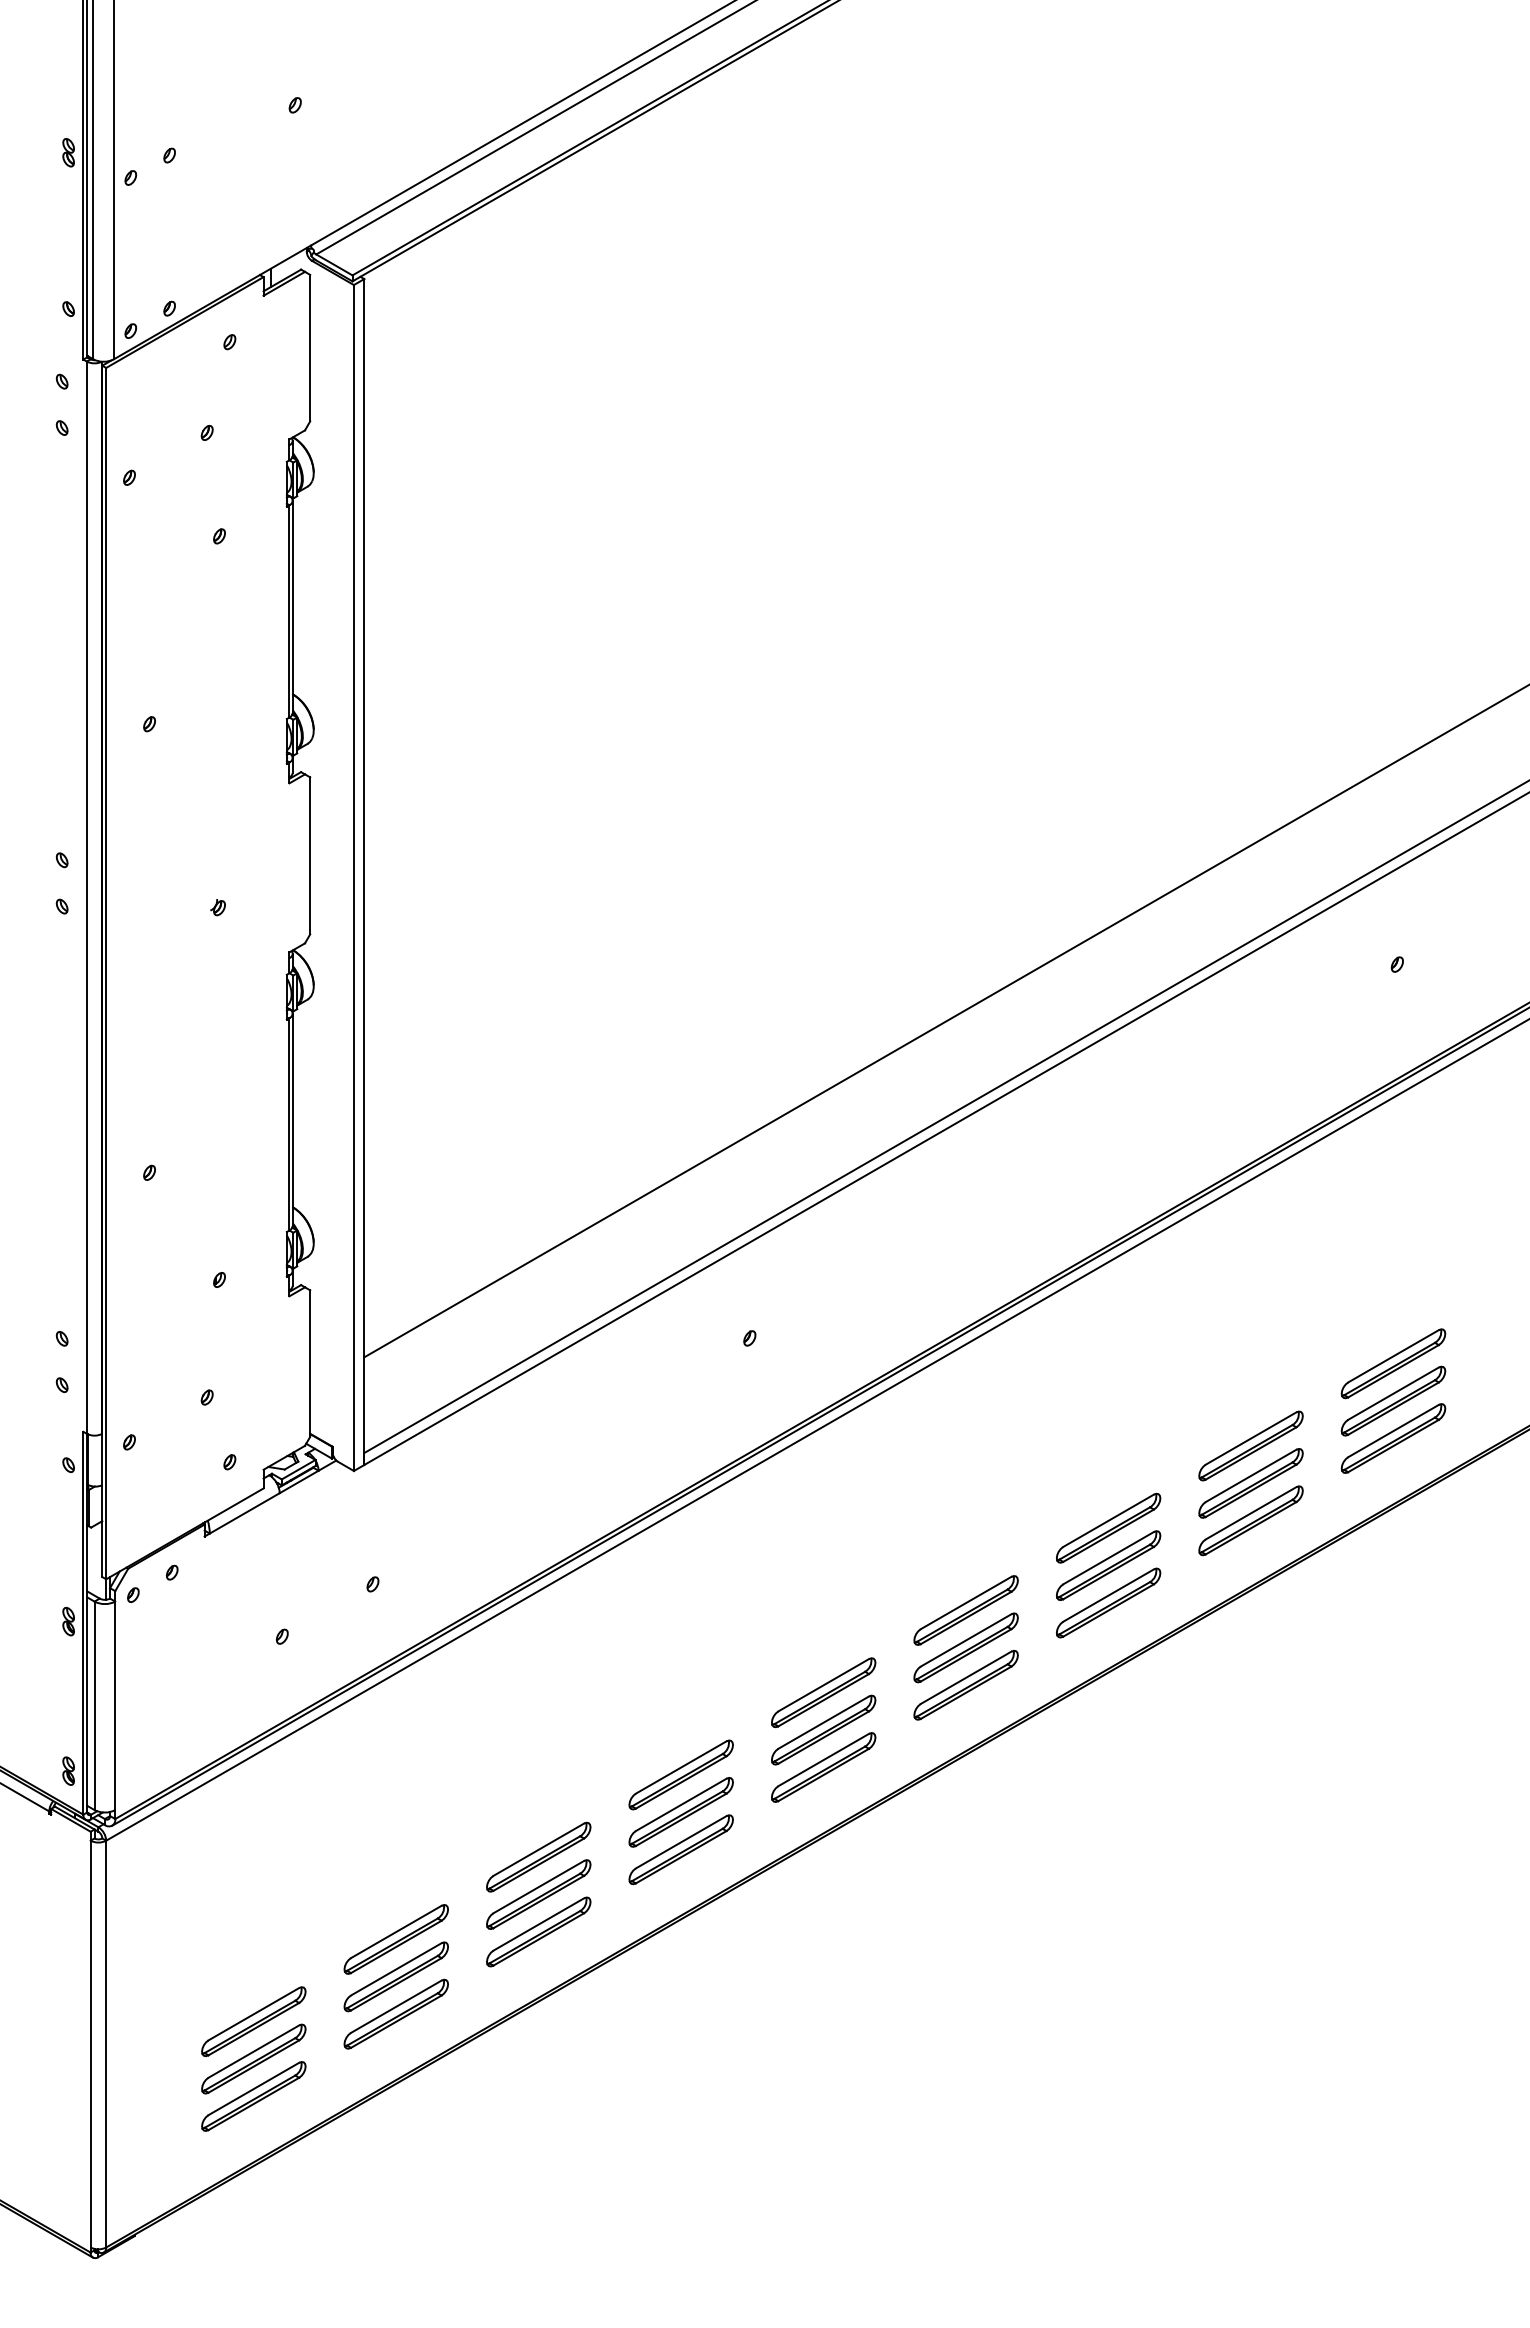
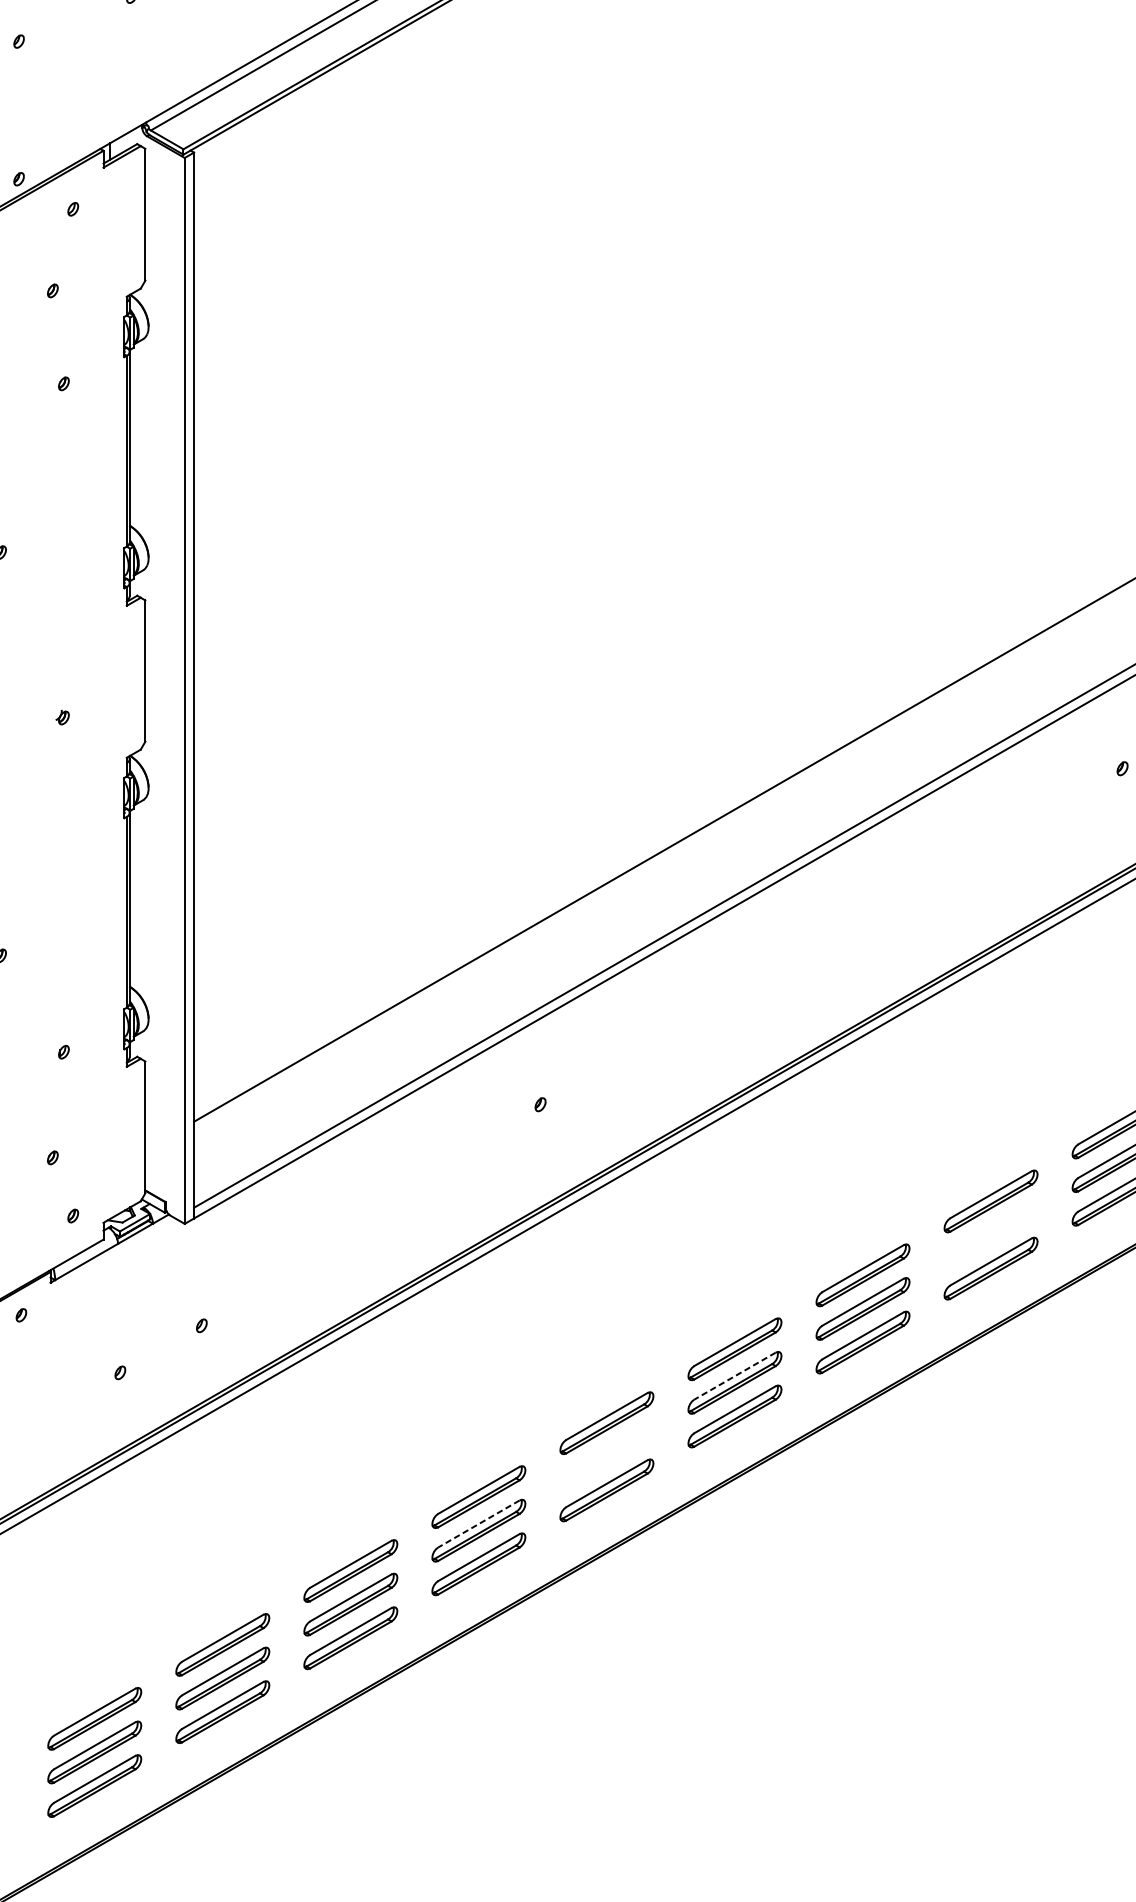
part: (1250, 1483) -> (990, 1235), removed
line: (965, 1640) -> (734, 1376), solid -> dashed
part: (823, 1729) -> (606, 1456), removed
line: (680, 1805) -> (478, 1524), solid -> dashed

